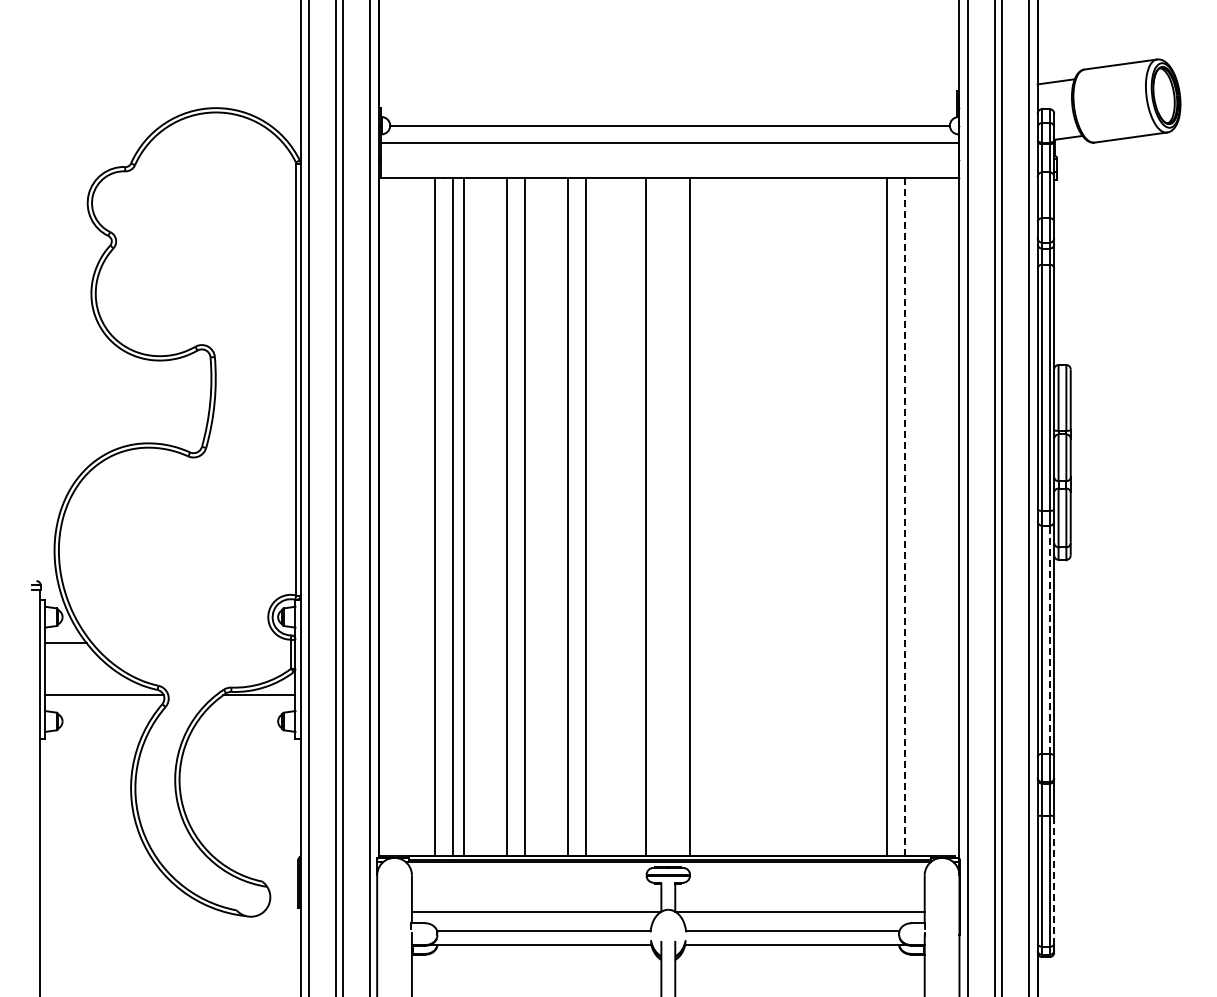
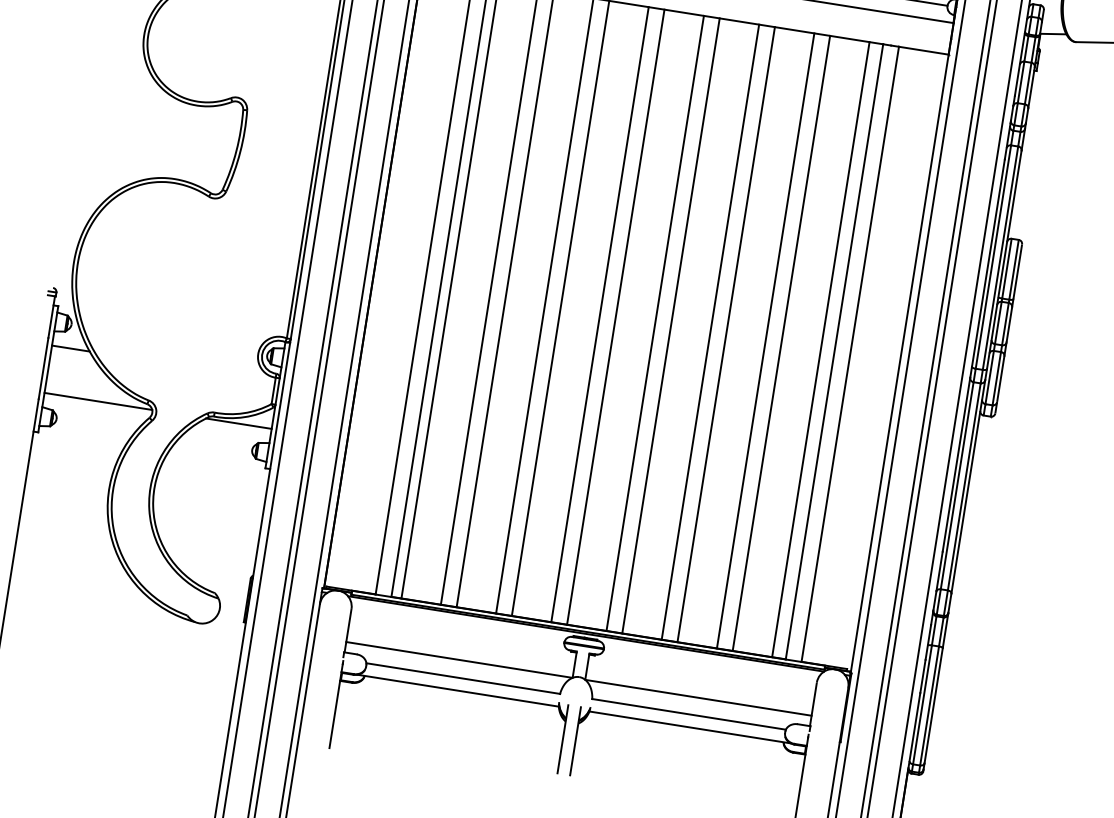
line: (628, 516) -> (599, 314), added
line: (707, 516) -> (671, 325), added
line: (750, 516) -> (710, 331), added
line: (768, 516) -> (726, 334), added
line: (811, 516) -> (765, 340), added
line: (828, 516) -> (781, 343), added
line: (872, 516) -> (821, 349), added
line: (904, 516) -> (850, 354), dashed -> solid
line: (1049, 639) -> (964, 486), dashed -> solid
line: (1054, 880) -> (933, 705), dashed -> solid

